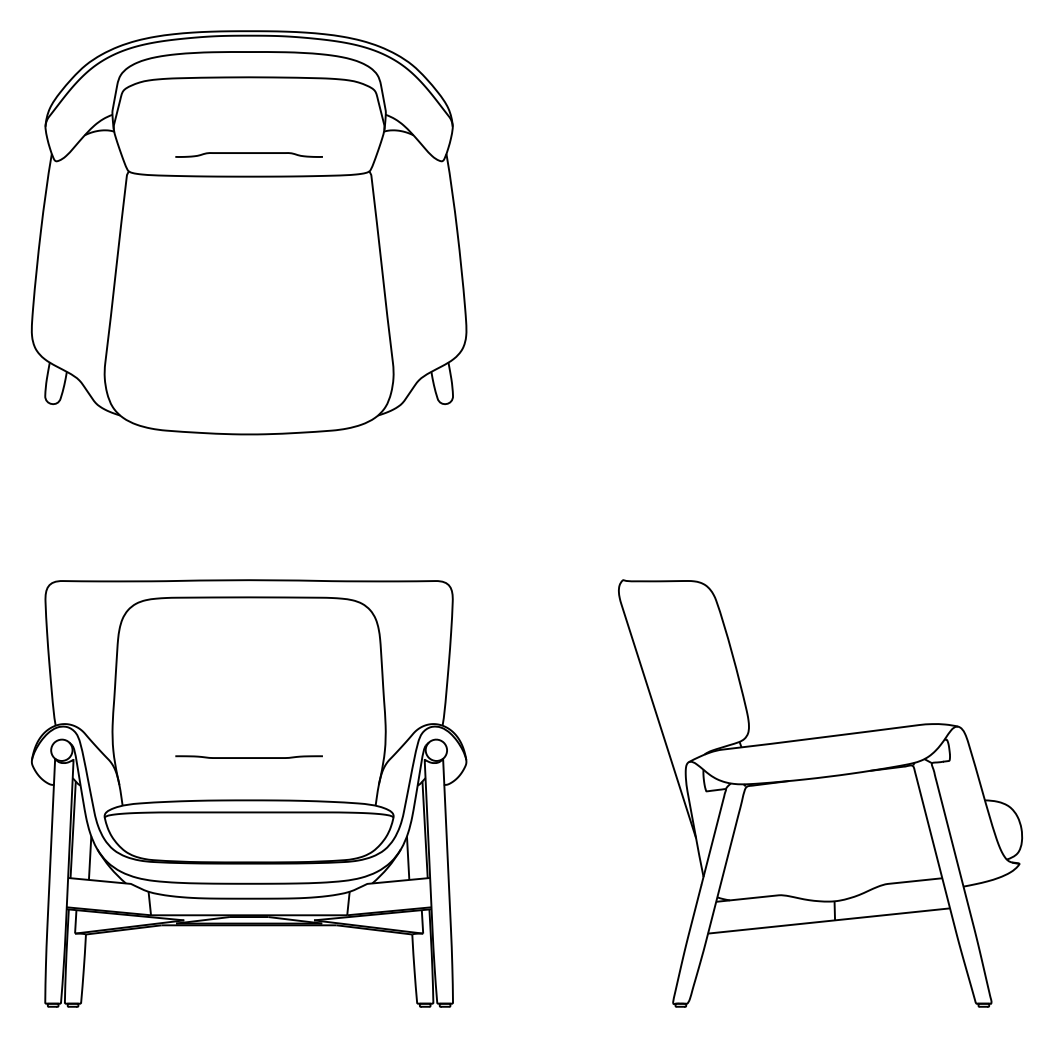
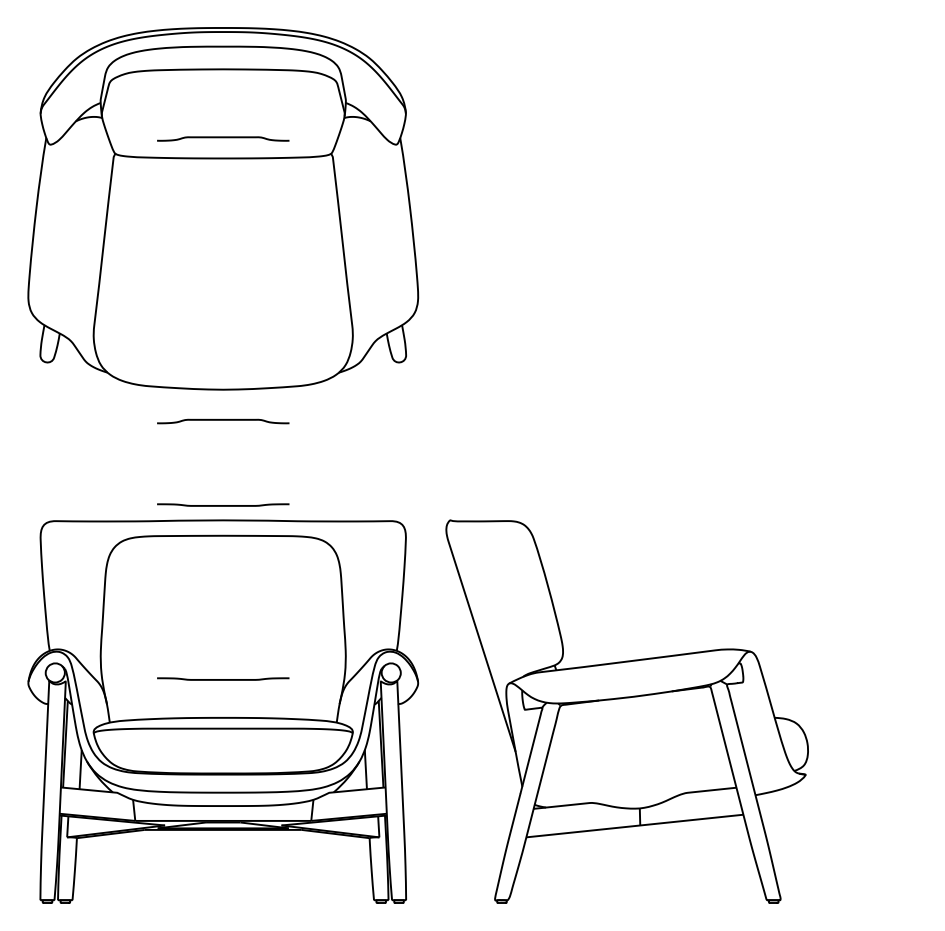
curve: (248, 468) -> (222, 420), added
line: (248, 563) -> (222, 505), added
part: (820, 793) -> (627, 711), moved

